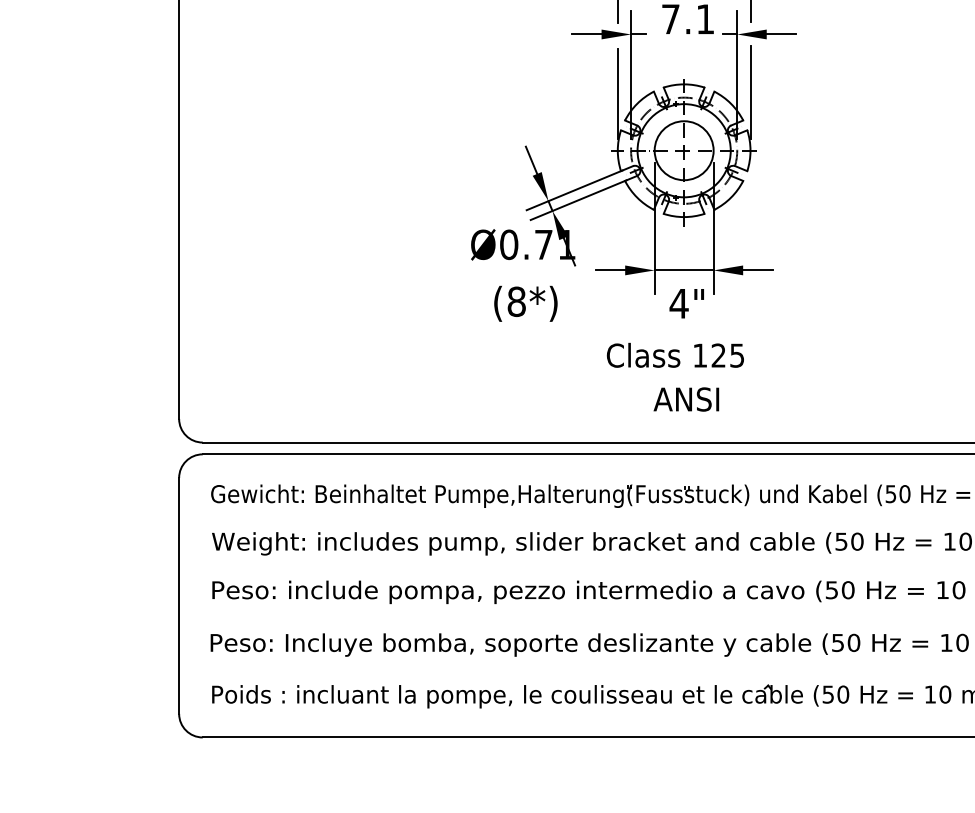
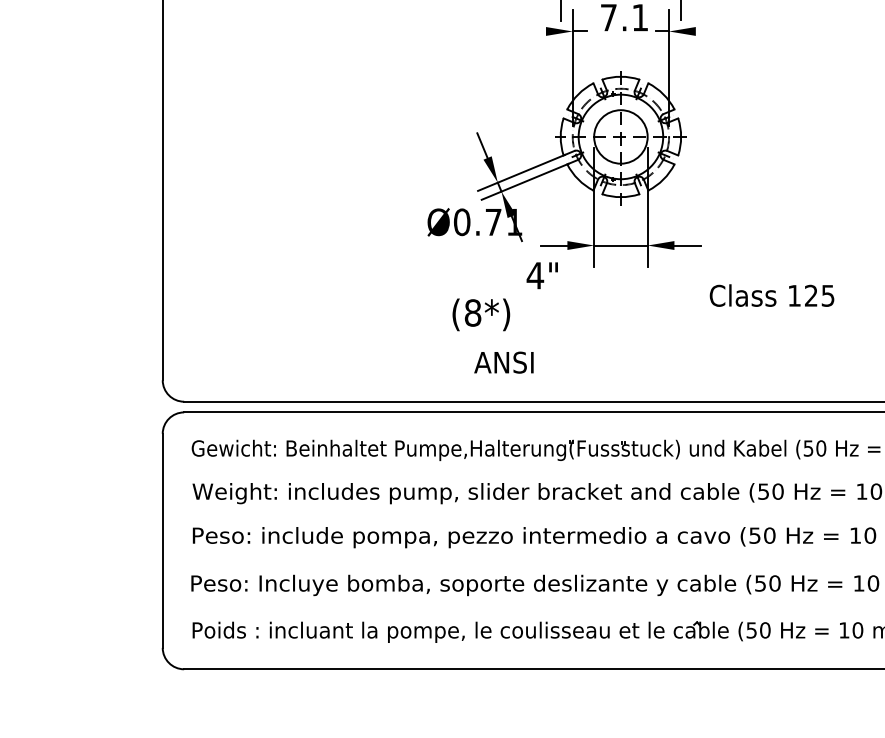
line: (586, 34) -> (532, 31), removed
line: (780, 34) -> (708, 31), removed
line: (750, 91) -> (681, 83), removed
line: (617, 94) -> (560, 85), removed
text: (526, 303) -> (481, 314), moved
text: (685, 303) -> (541, 275), moved
text: (674, 355) -> (771, 295), moved
text: (685, 399) -> (503, 362), moved

